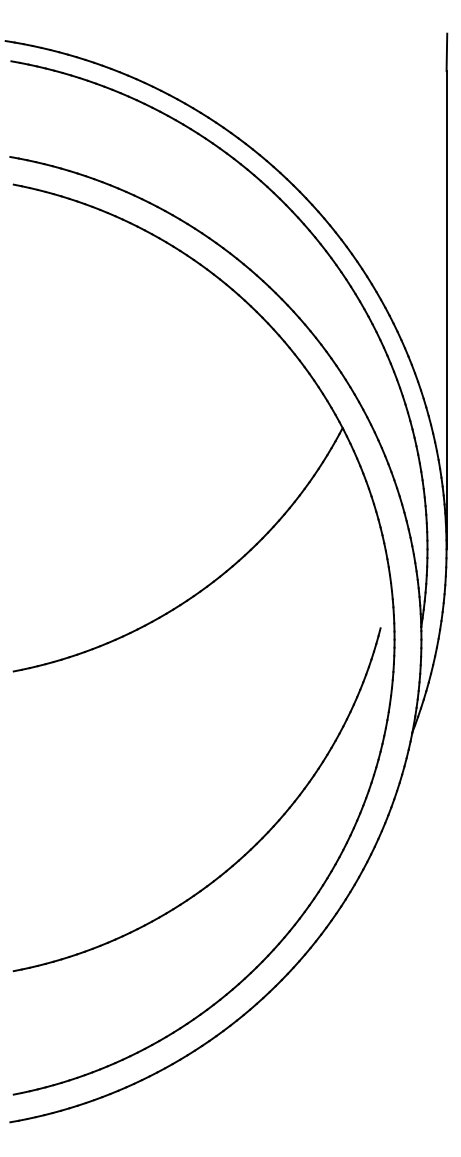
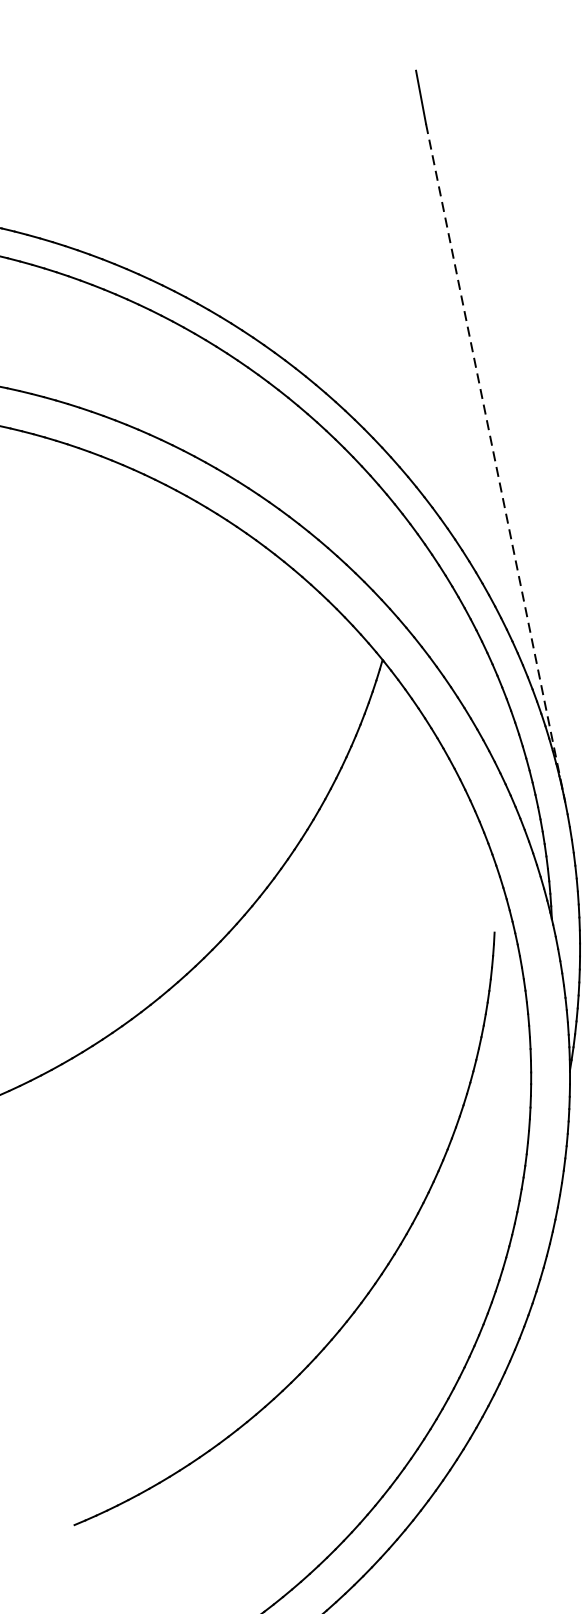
line: (446, 310) -> (495, 463), solid -> dashed

